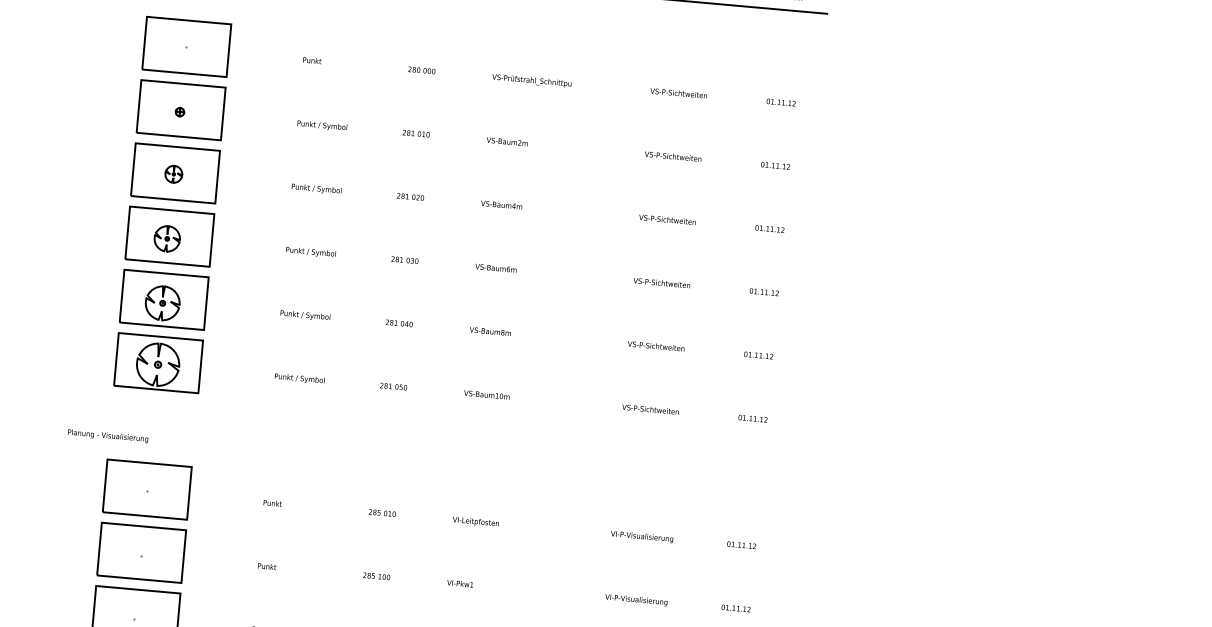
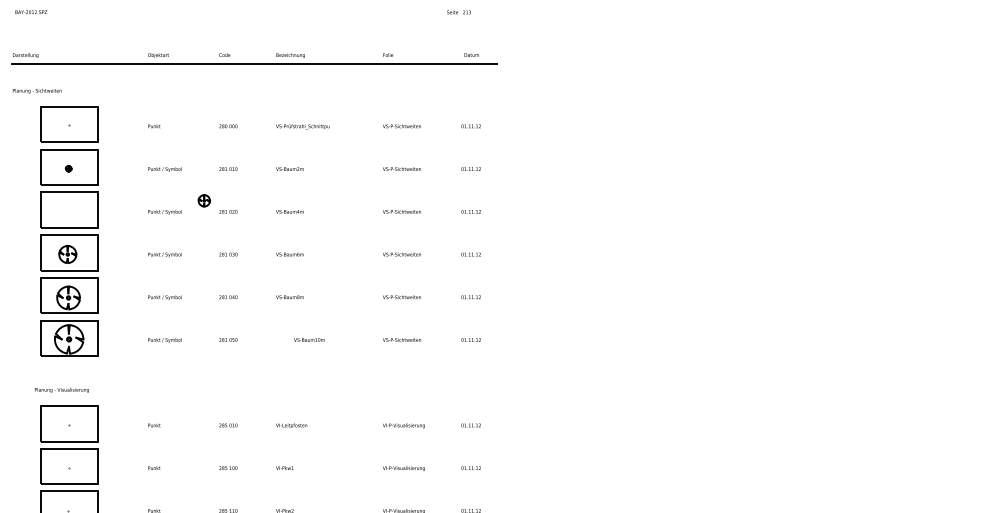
part: (172, 173) -> (203, 200), moved
text: (487, 394) -> (309, 339), moved
text: (107, 436) -> (61, 390), moved

